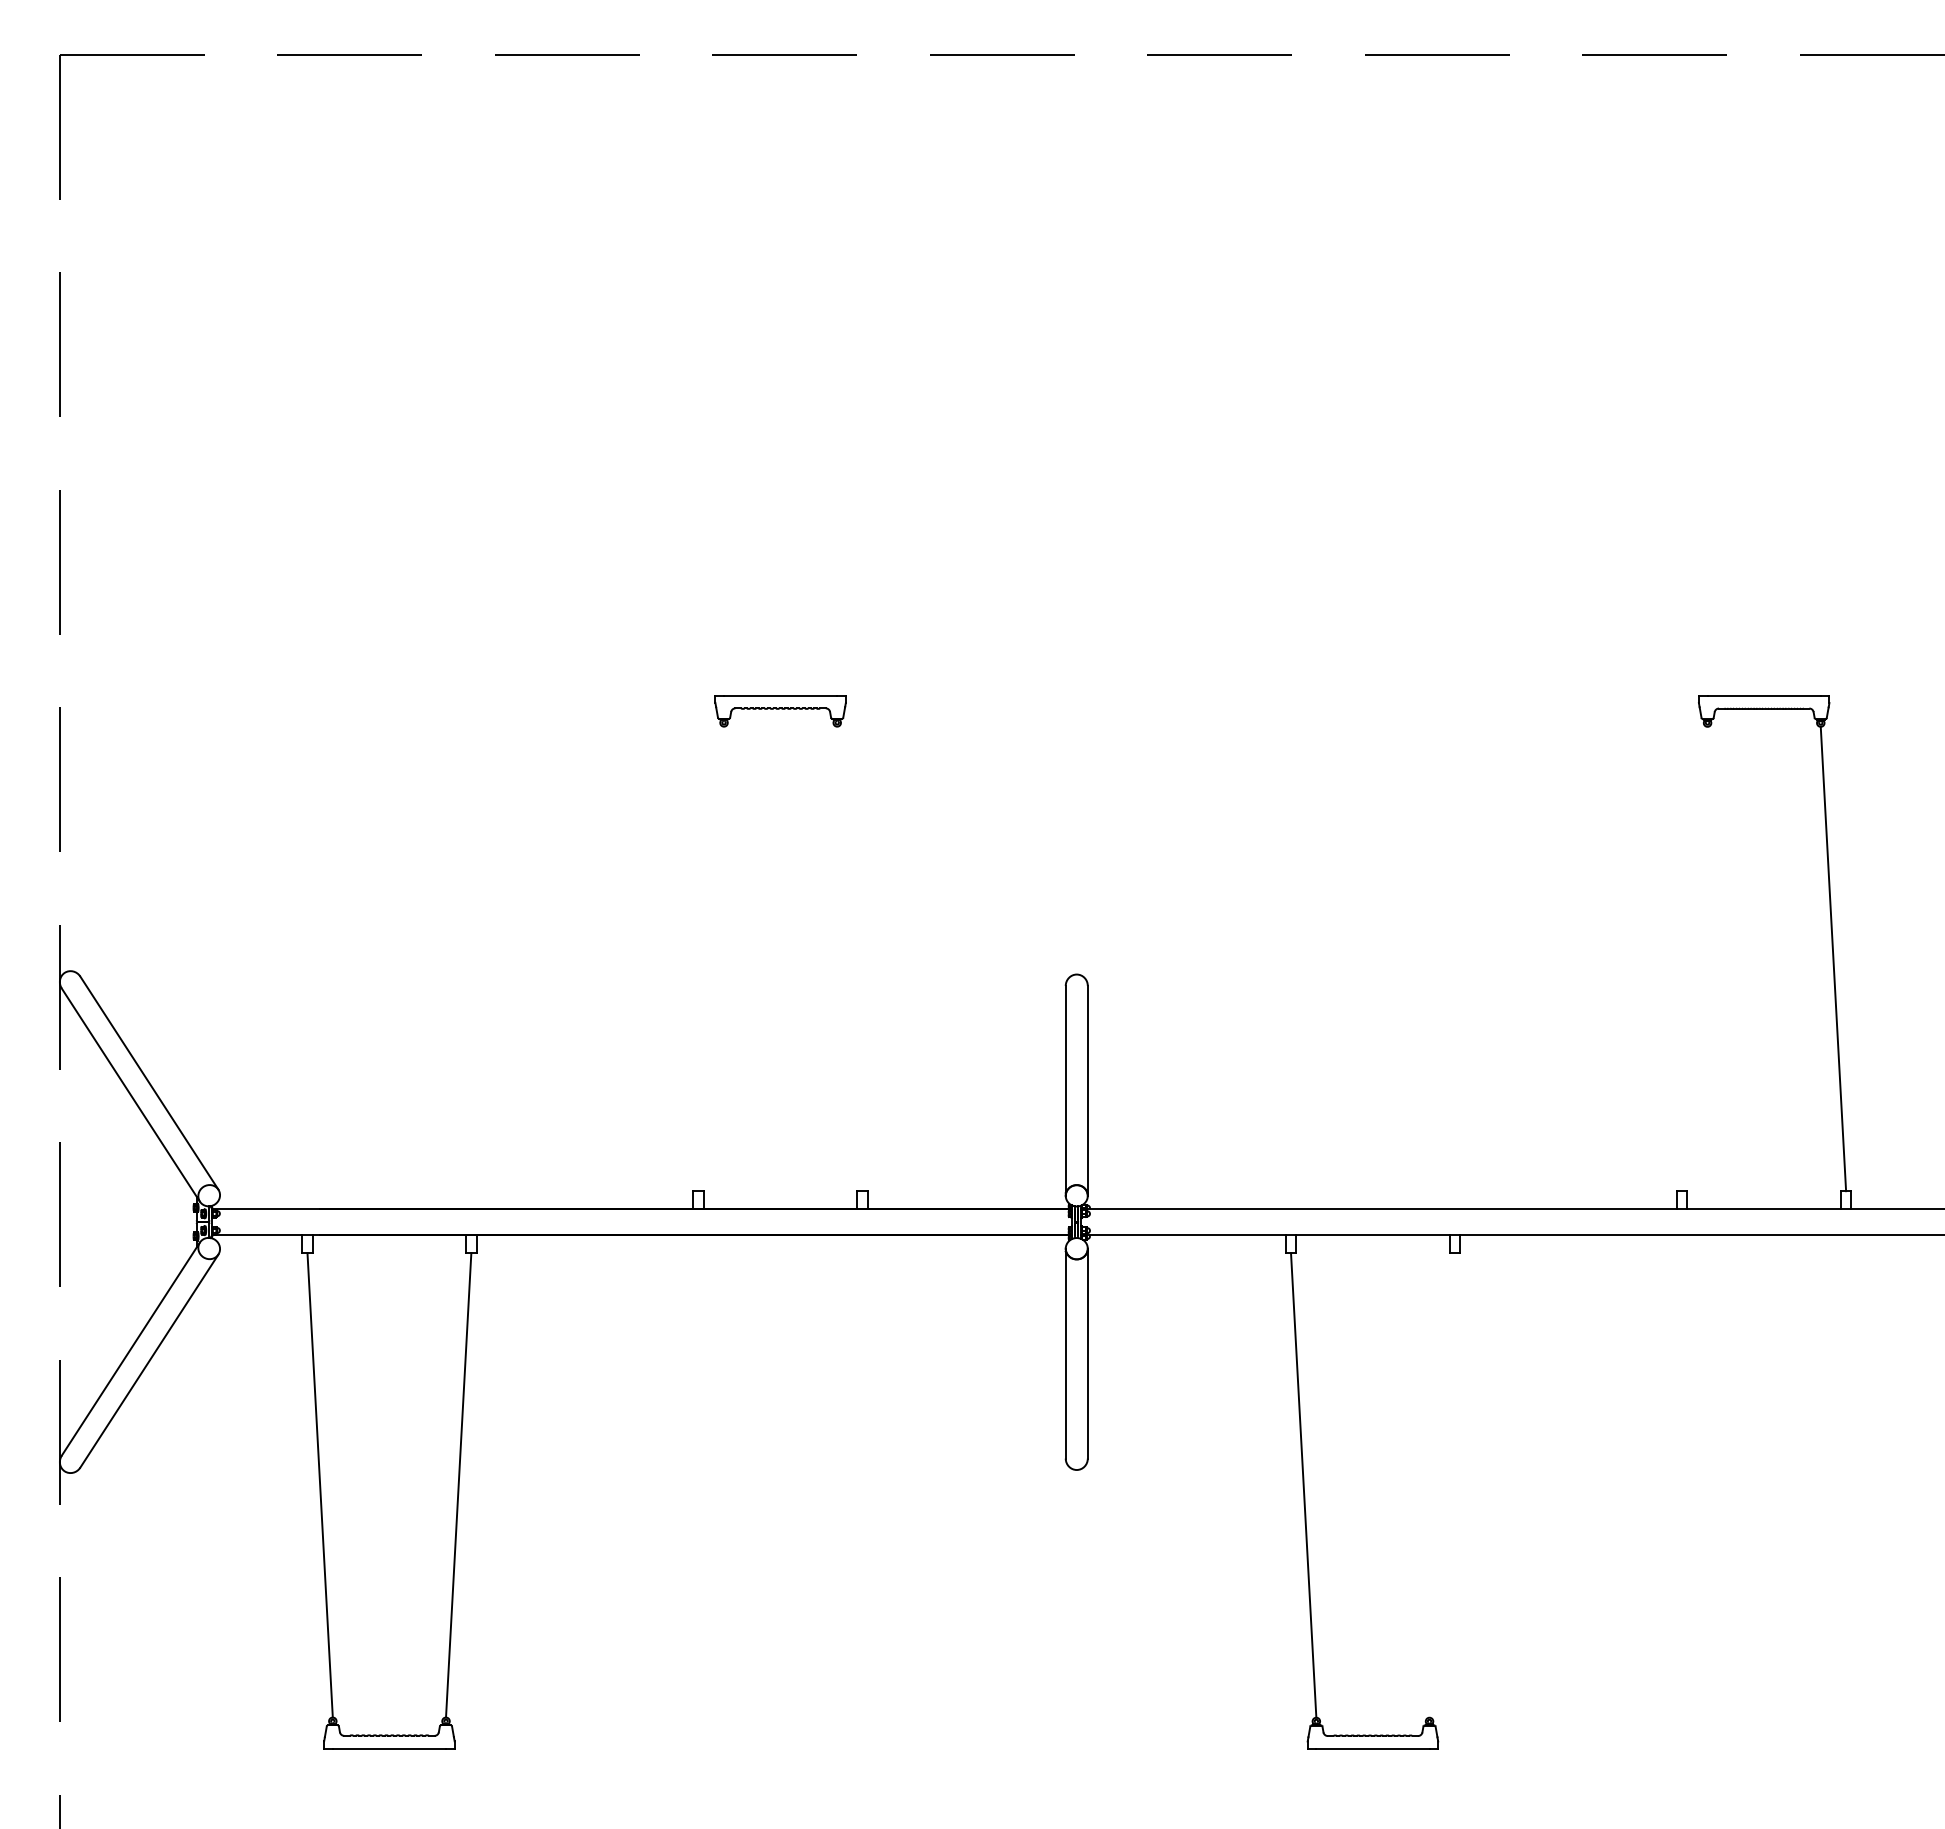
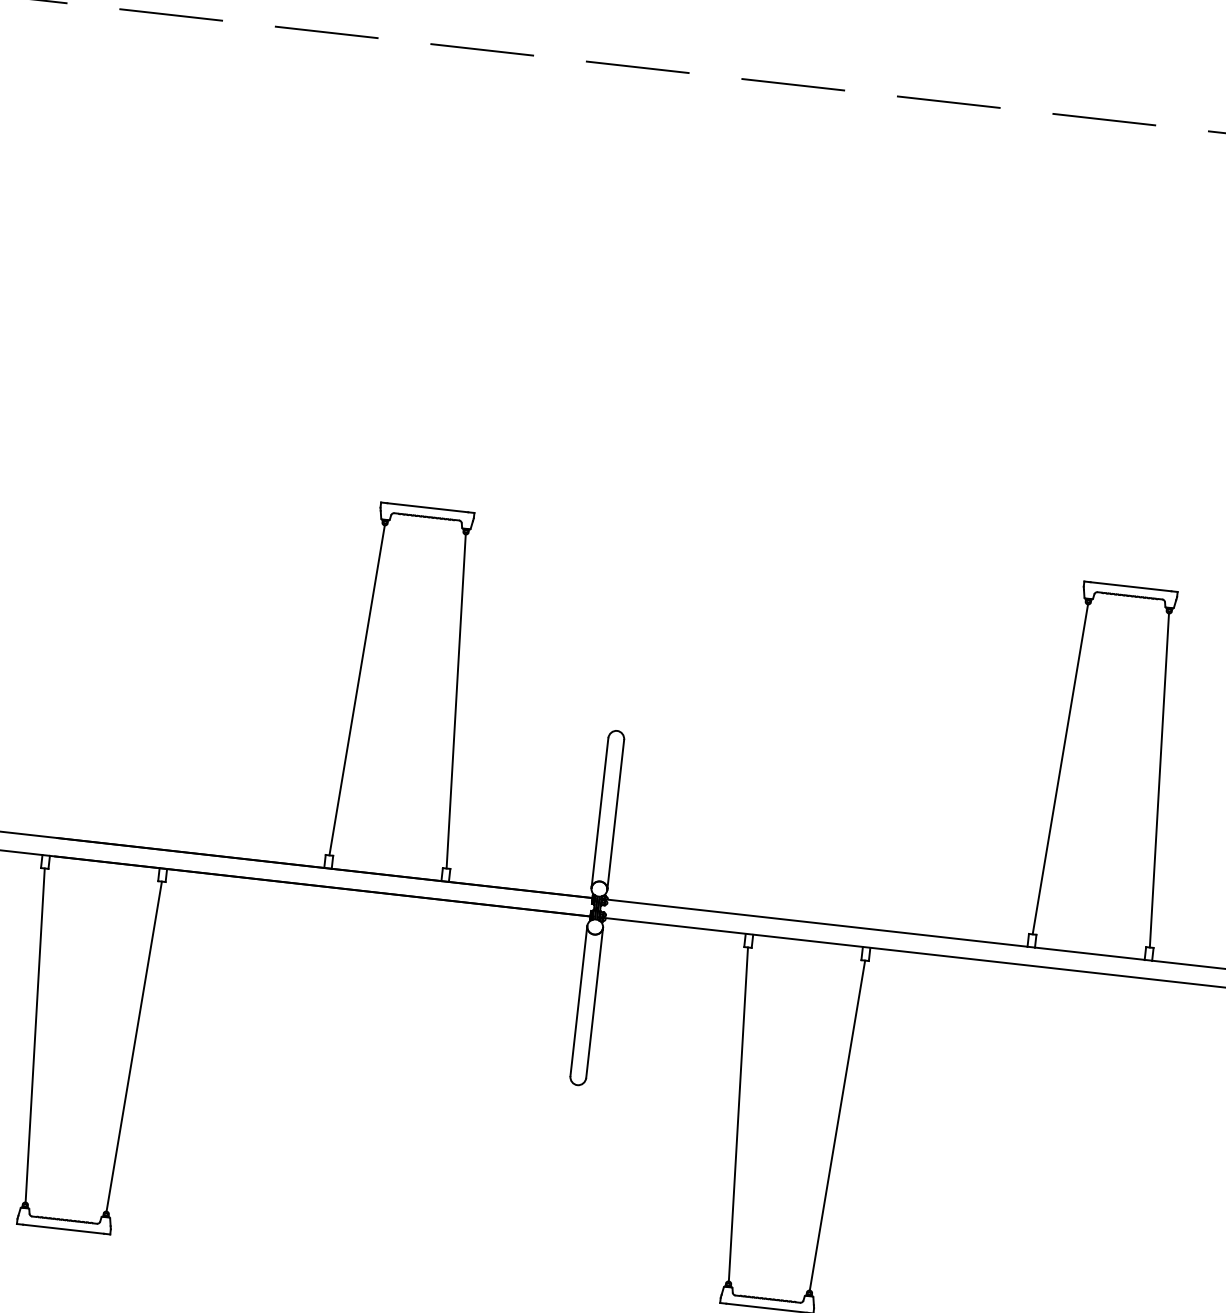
line: (711, 958) -> (357, 690), added
line: (849, 958) -> (455, 701), added
line: (1694, 958) -> (1060, 768), added
line: (1441, 1485) -> (836, 1125), added

